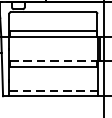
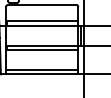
line: (53, 61) -> (42, 45), dashed -> solid
line: (53, 90) -> (42, 69), dashed -> solid

